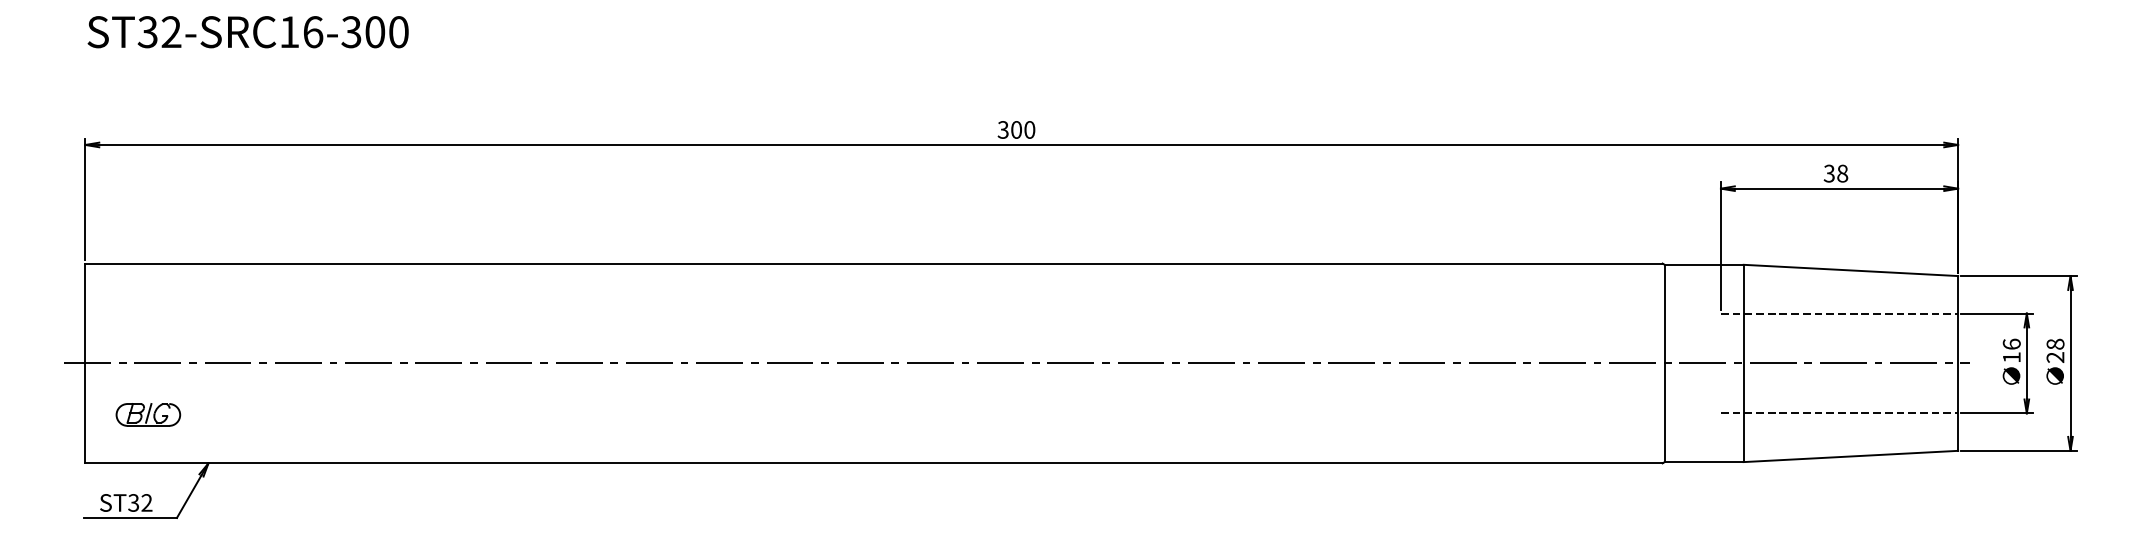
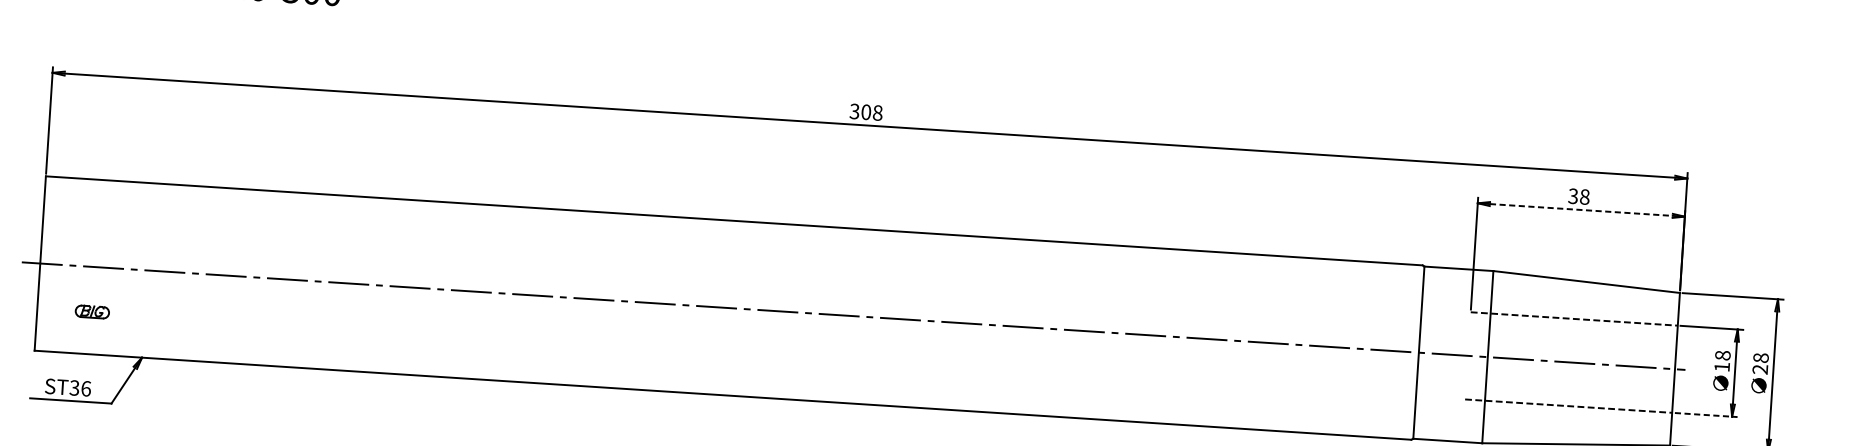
text: (1029, 129) -> (877, 112), 300 -> 308
line: (1839, 188) -> (1581, 209), solid -> dashed
text: (2011, 343) -> (1722, 354), 16 -> 18
line: (1997, 413) -> (1706, 415), solid -> dashed
part: (148, 414) -> (92, 311), size x0.6
text: (146, 502) -> (85, 388), ST32 -> ST36

